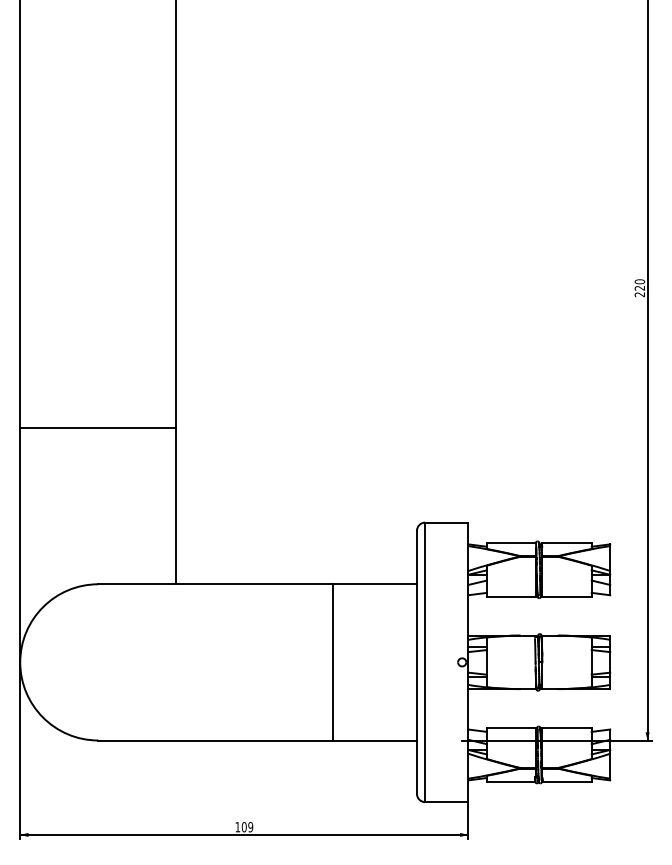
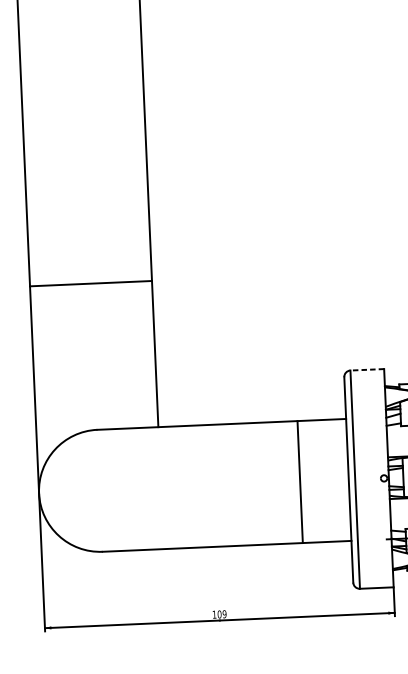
line: (98, 428) -> (91, 284), moved
line: (446, 522) -> (367, 369), solid -> dashed
line: (332, 662) -> (300, 482), moved

